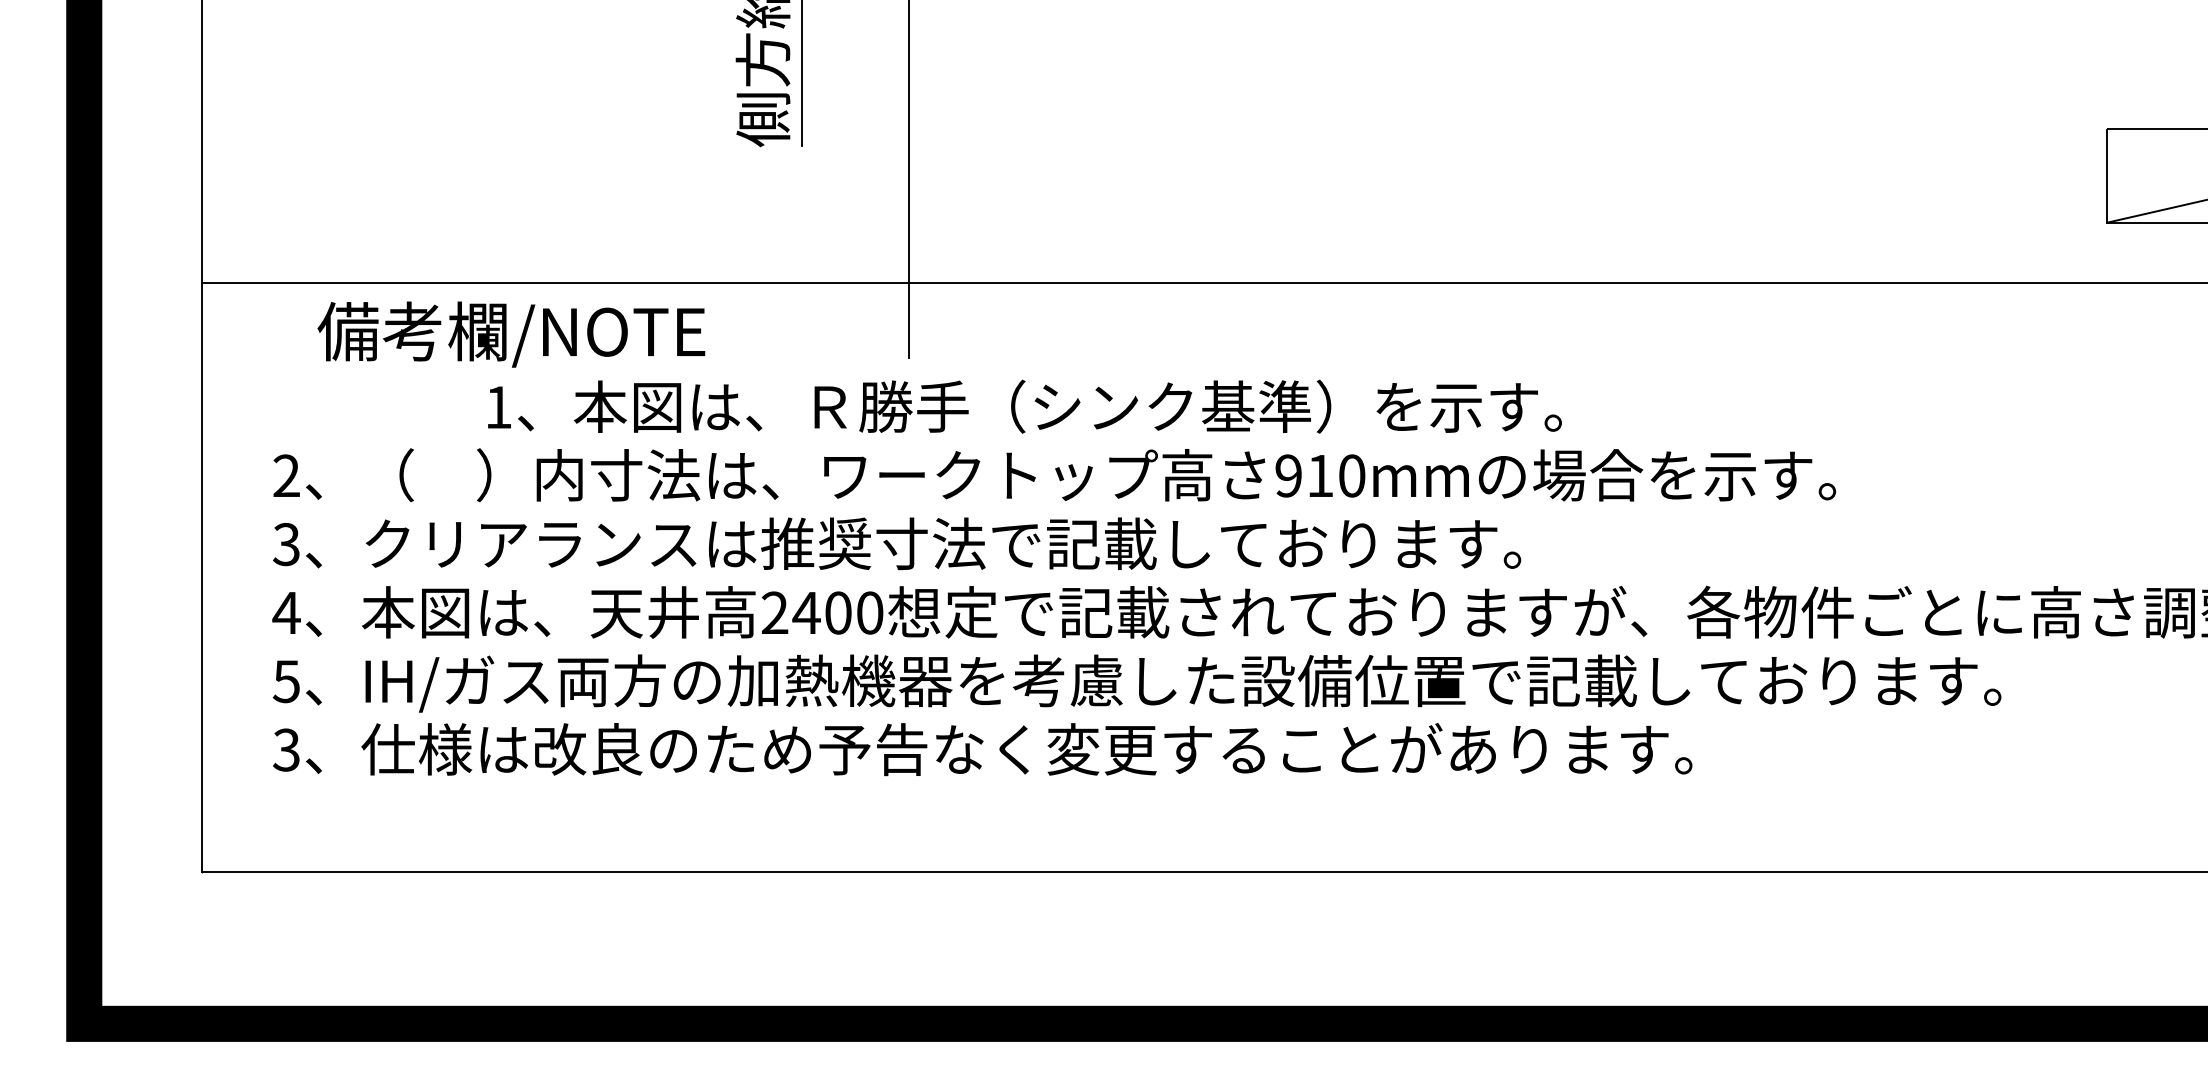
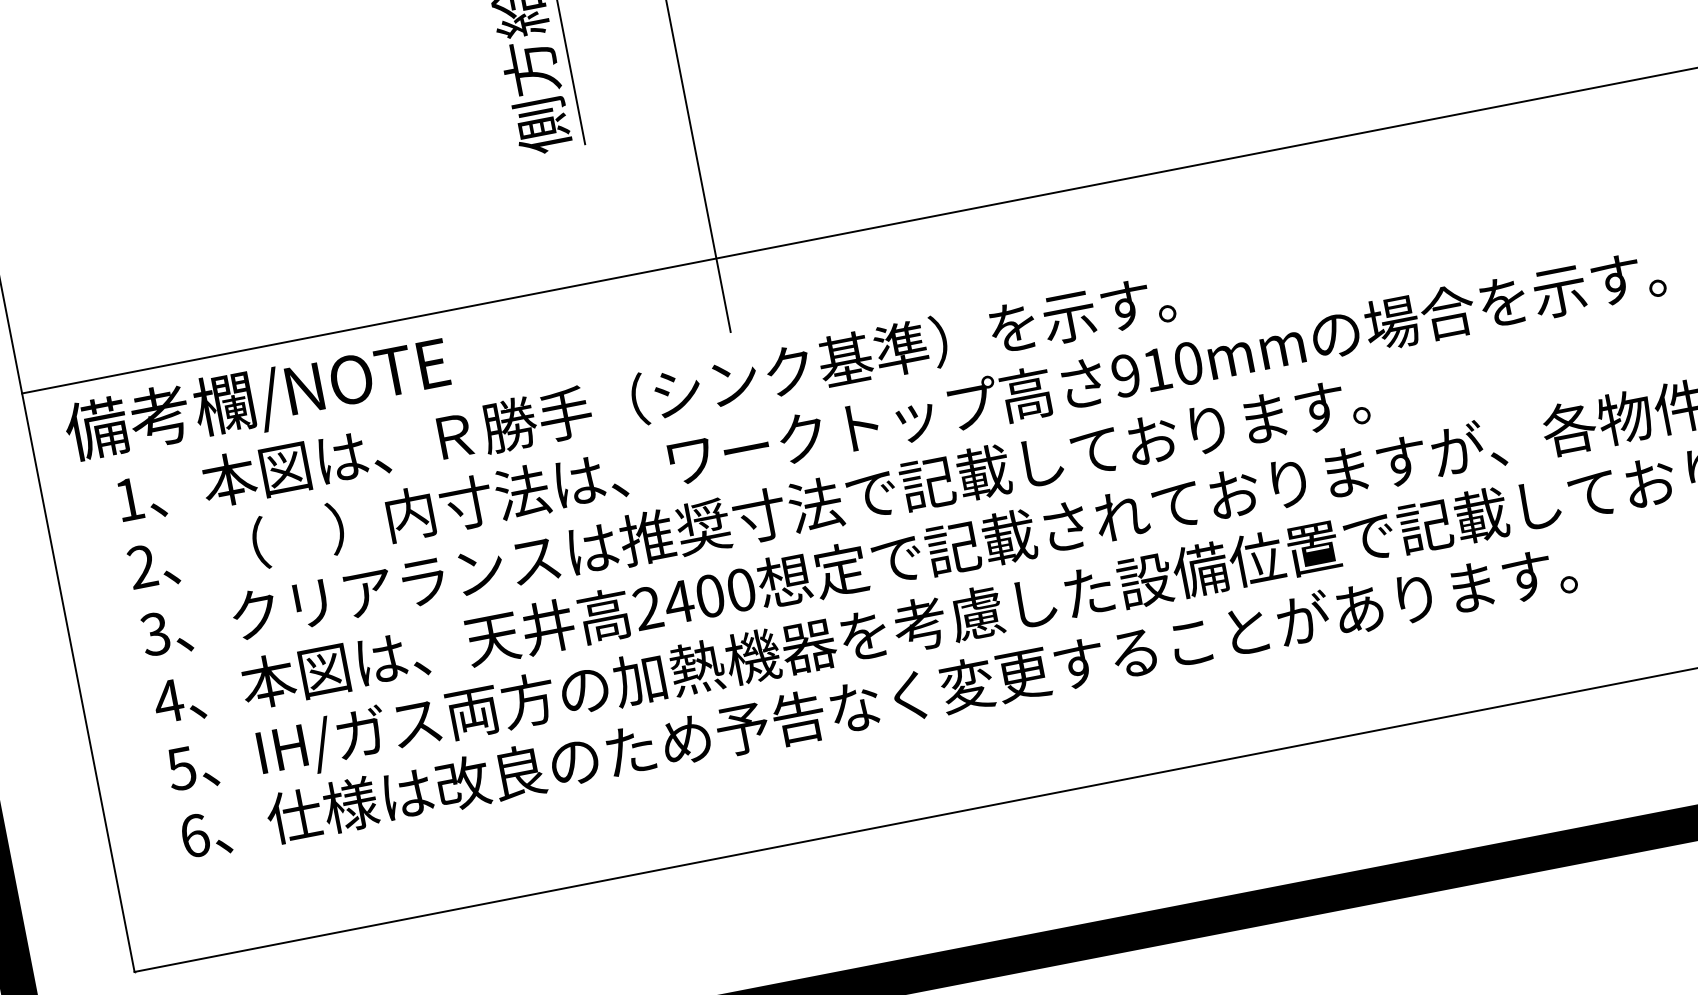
text: (511, 334) -> (257, 400), moved
text: (1024, 406) -> (645, 398), moved
text: (286, 749) -> (194, 835), 3 -> 6

